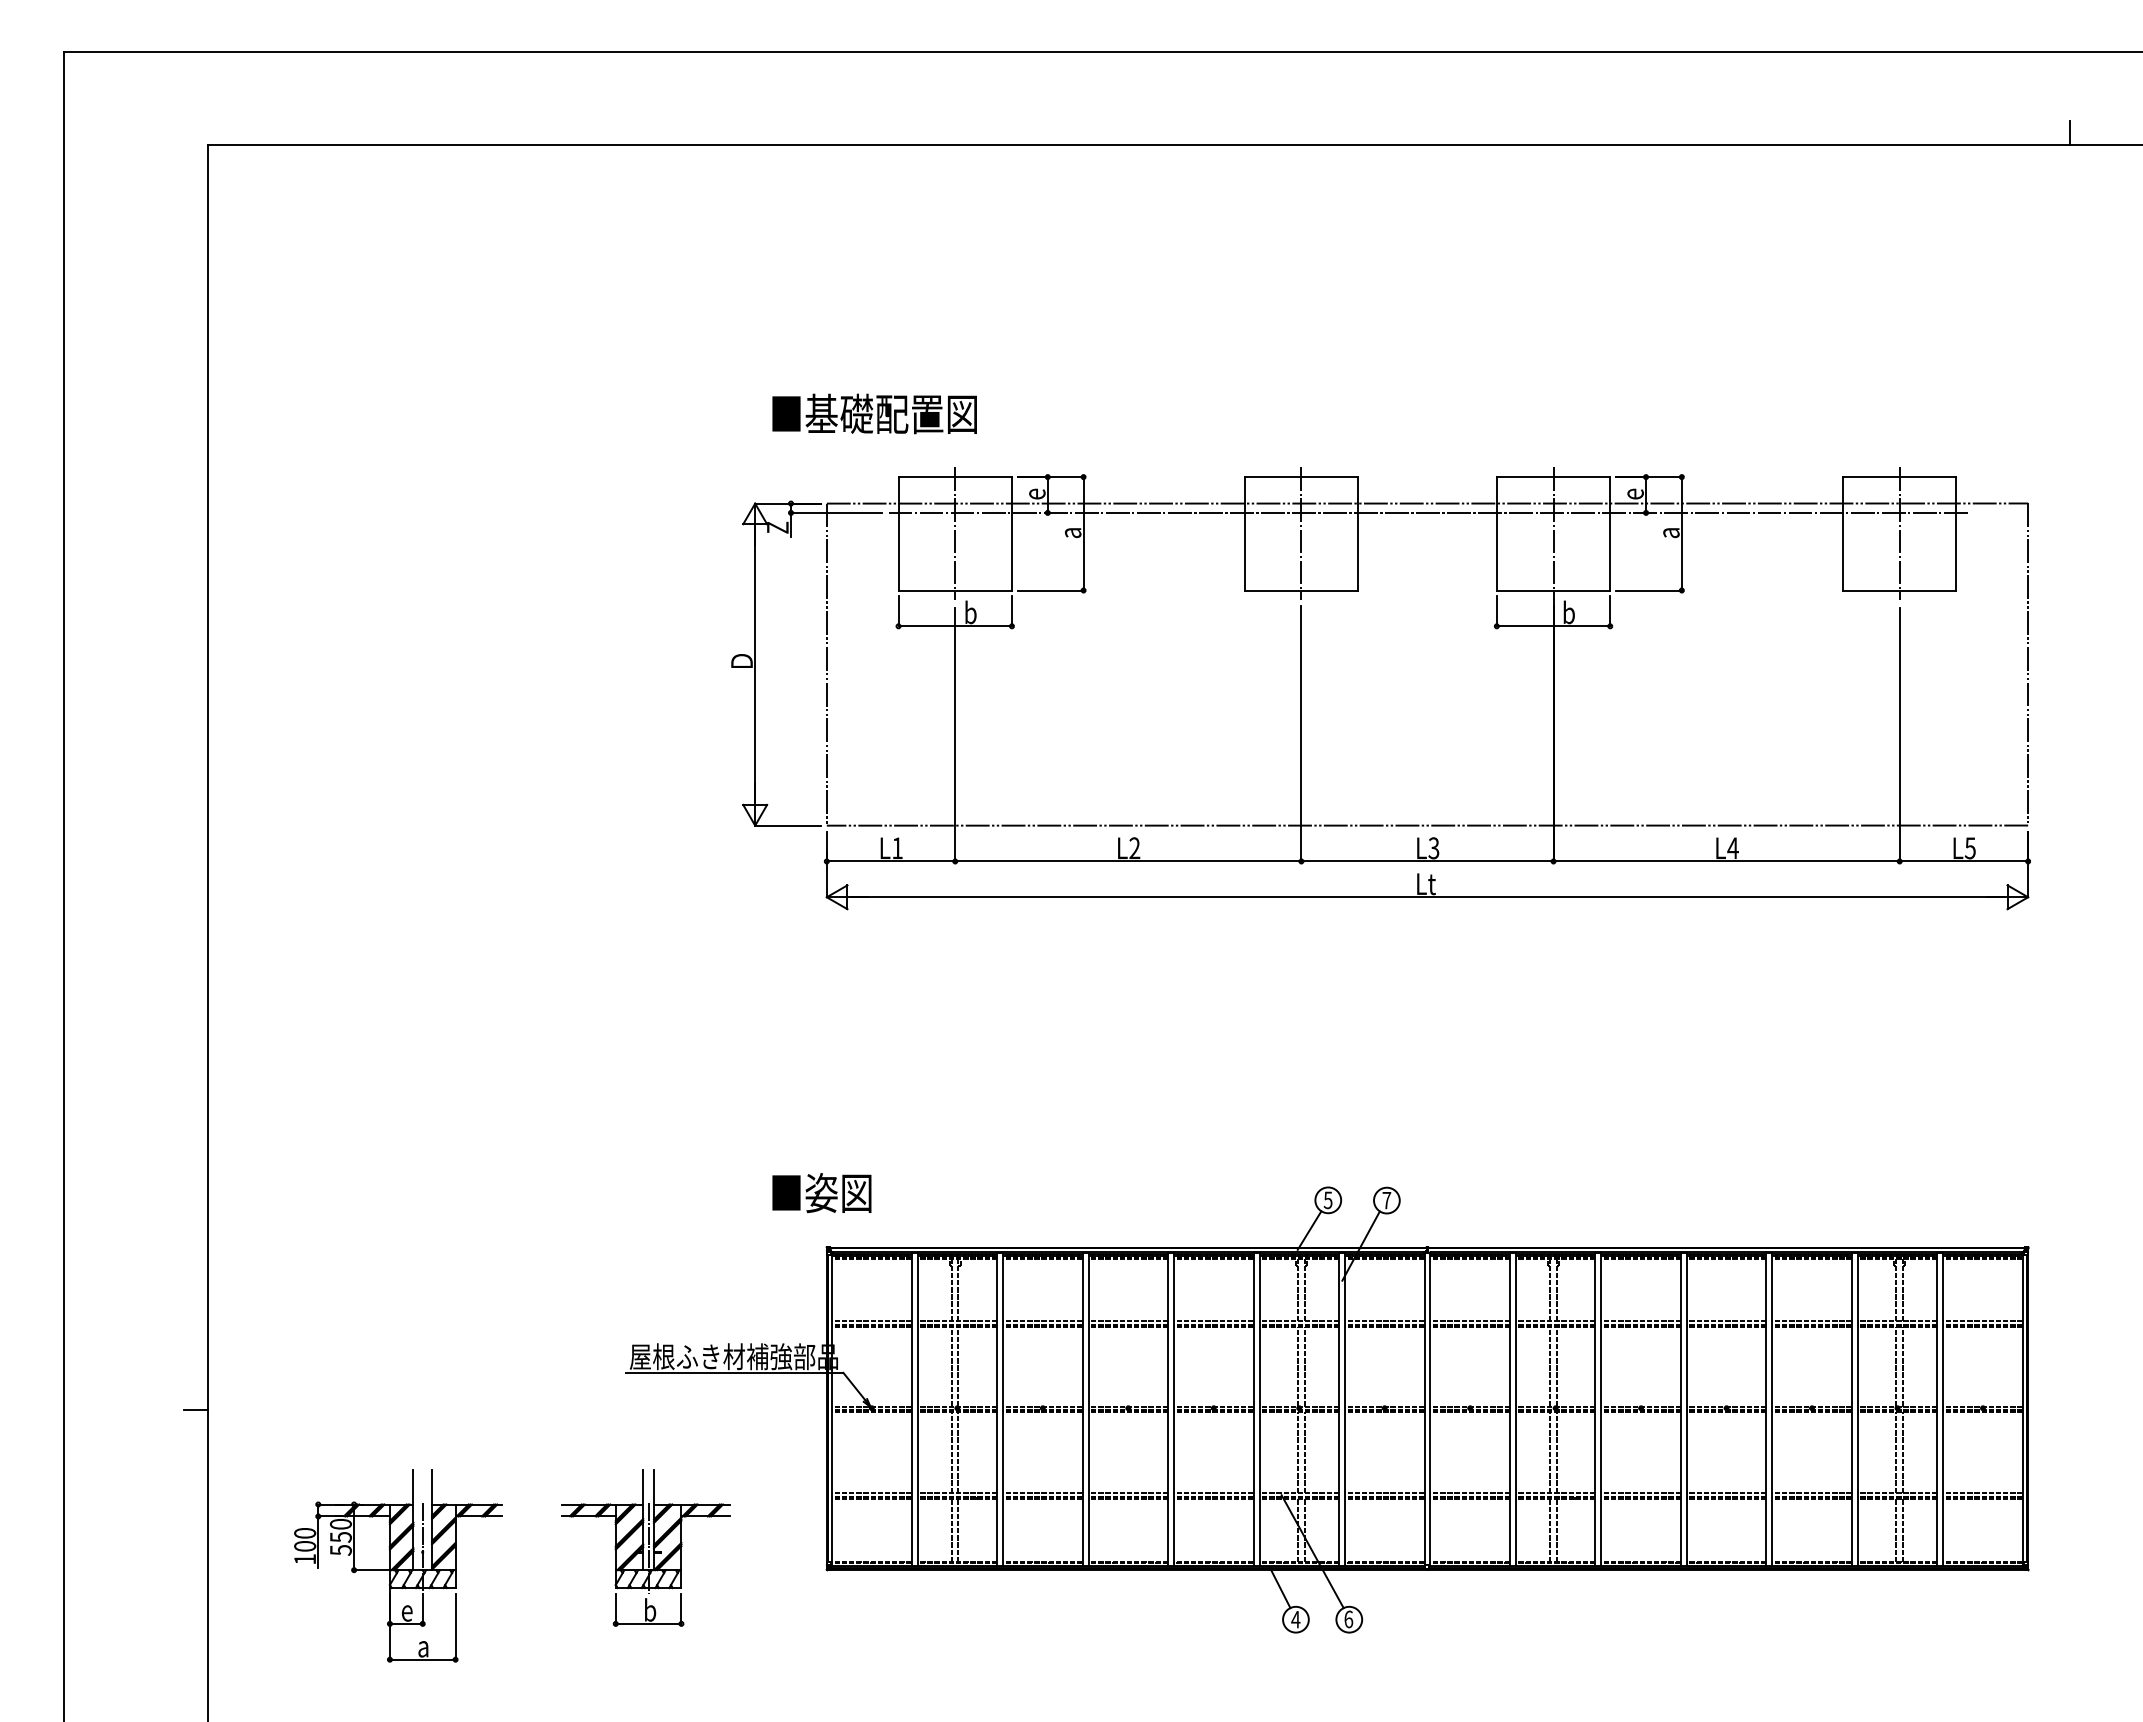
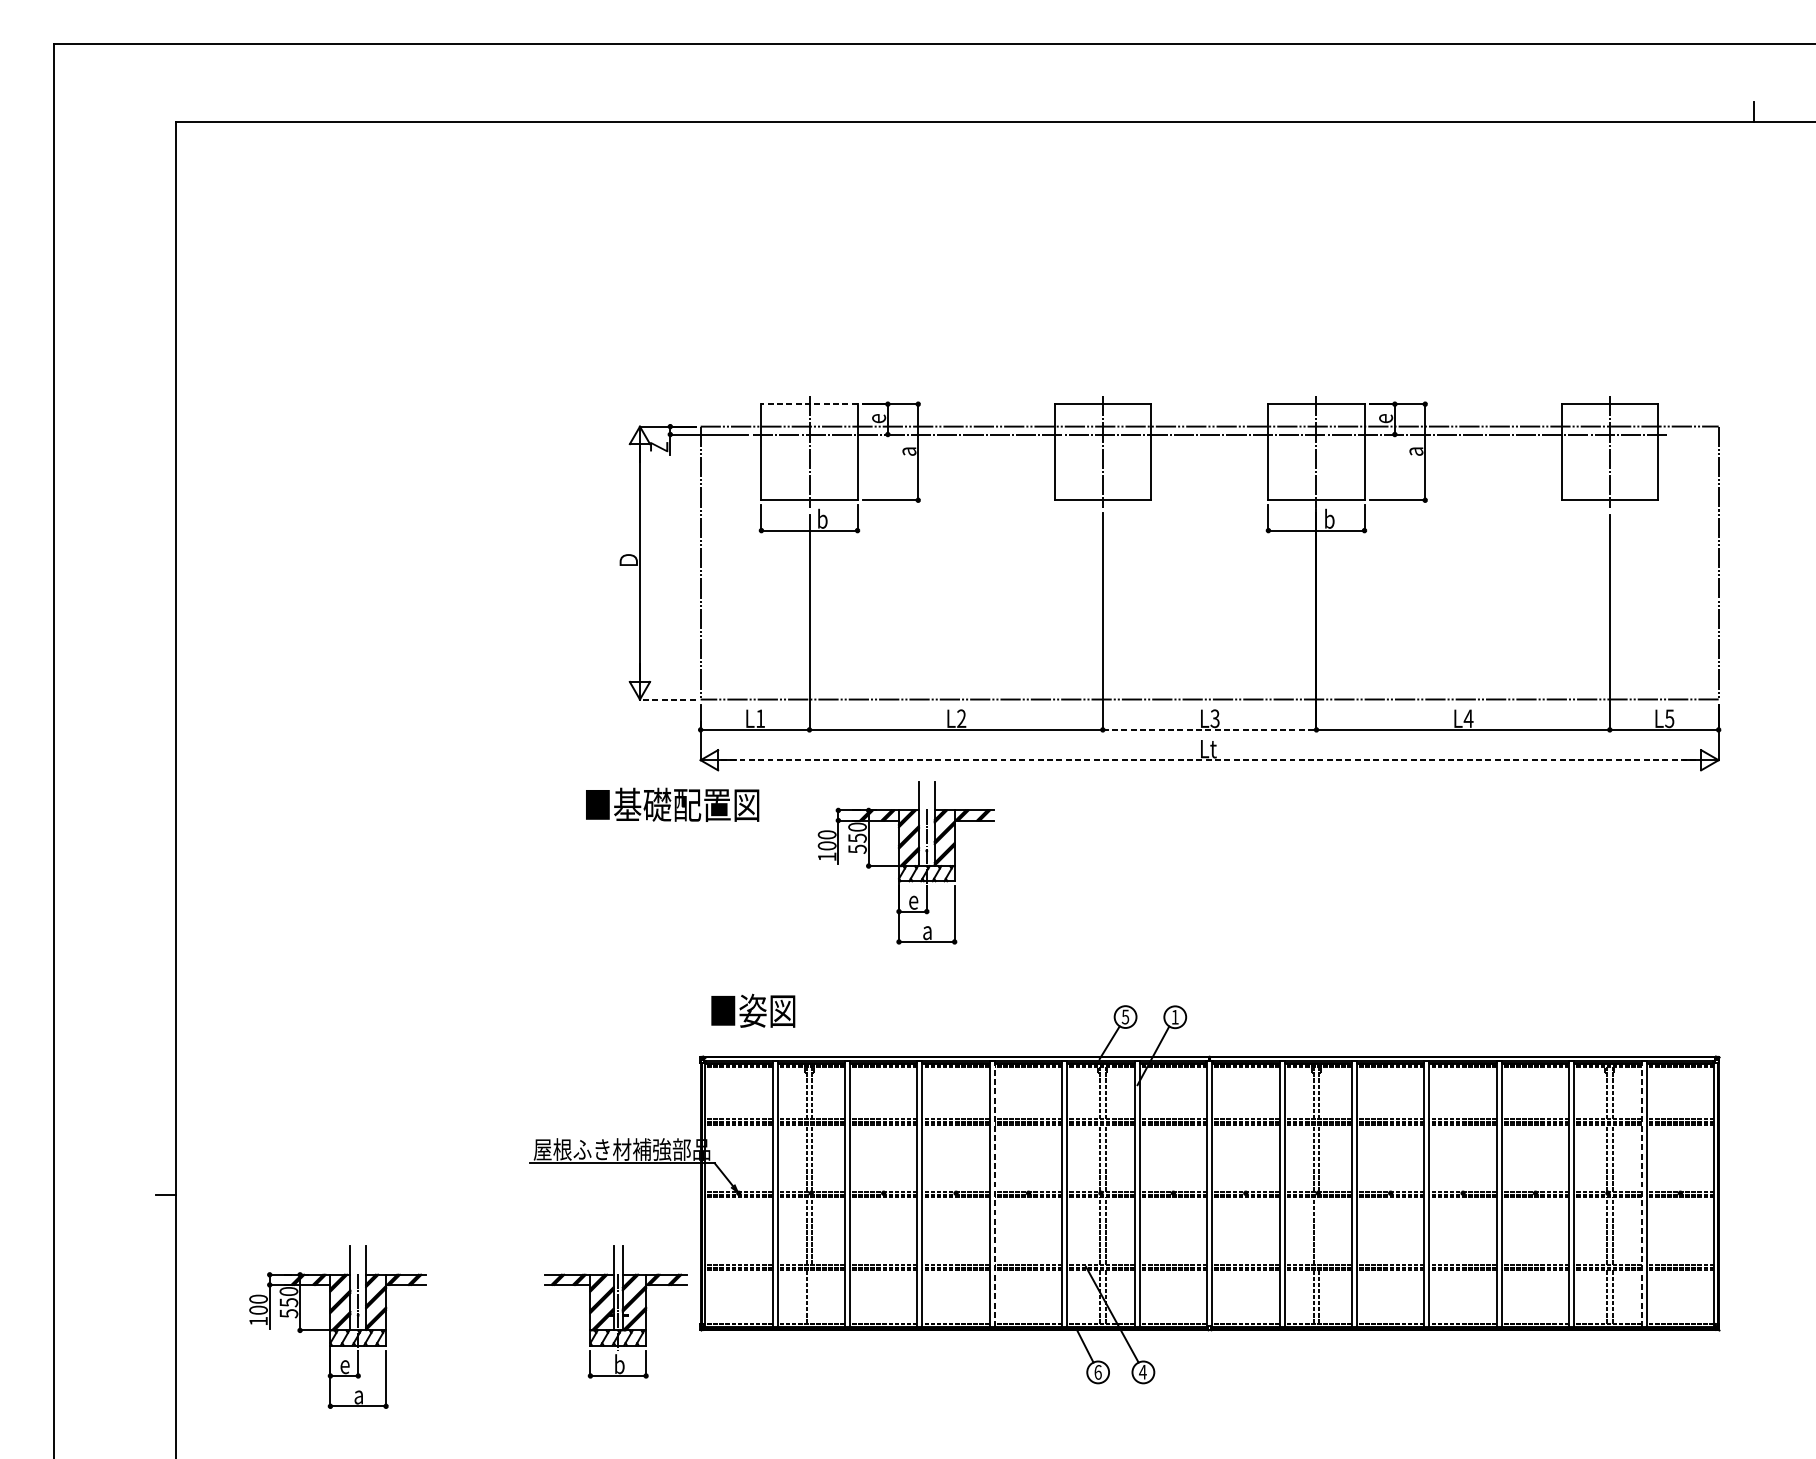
text: (874, 413) -> (672, 804), moved
line: (955, 477) -> (809, 404), solid -> dashed
line: (787, 825) -> (667, 699), solid -> dashed
line: (1427, 861) -> (1209, 729), solid -> dashed
line: (1427, 897) -> (1209, 760), solid -> dashed
part: (1069, 1017) -> (906, 862), added
text: (821, 1193) -> (752, 1011), moved
text: (1386, 1200) -> (1174, 1017), 7 -> 1
line: (1174, 1409) -> (995, 1194), solid -> dashed
line: (1937, 1409) -> (1641, 1194), solid -> dashed
line: (1556, 1452) -> (1318, 1230), removed
line: (958, 1530) -> (812, 1296), removed
part: (645, 1547) -> (615, 1311), moved
text: (1295, 1619) -> (1097, 1372), 4 -> 6
text: (1348, 1619) -> (1142, 1372), 6 -> 4

